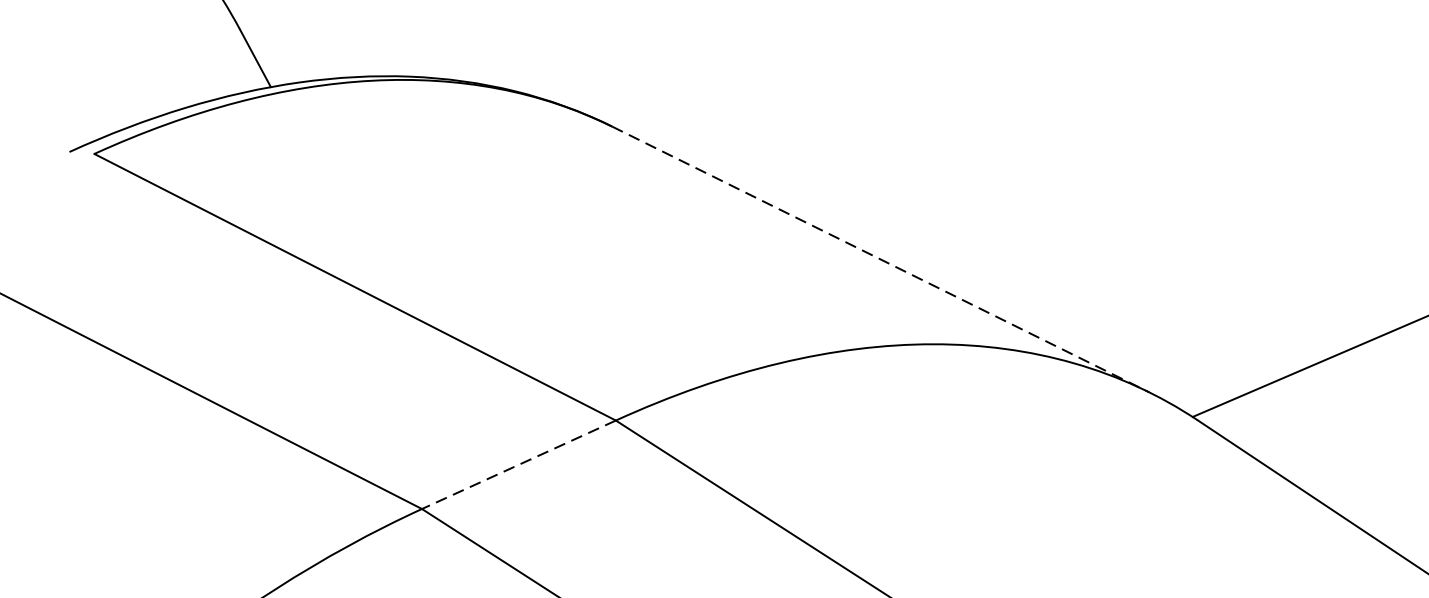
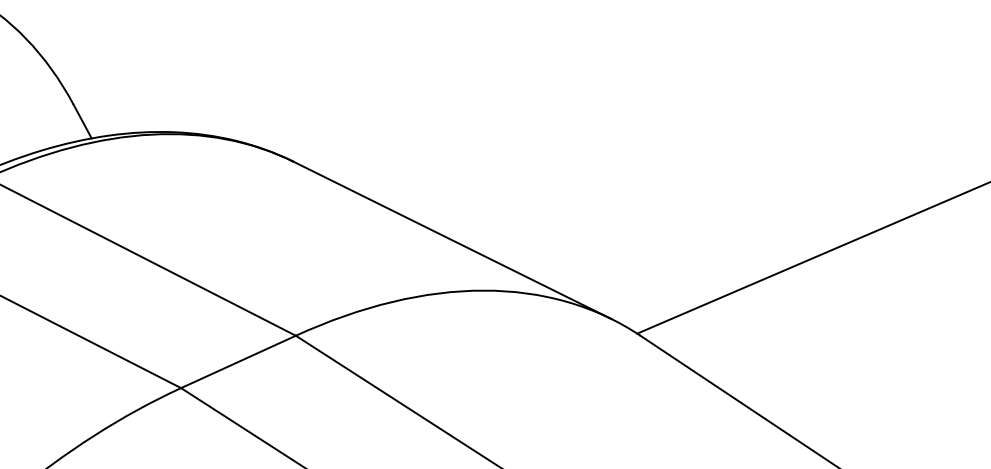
line: (882, 259) -> (453, 240), dashed -> solid
line: (518, 465) -> (238, 362), dashed -> solid

